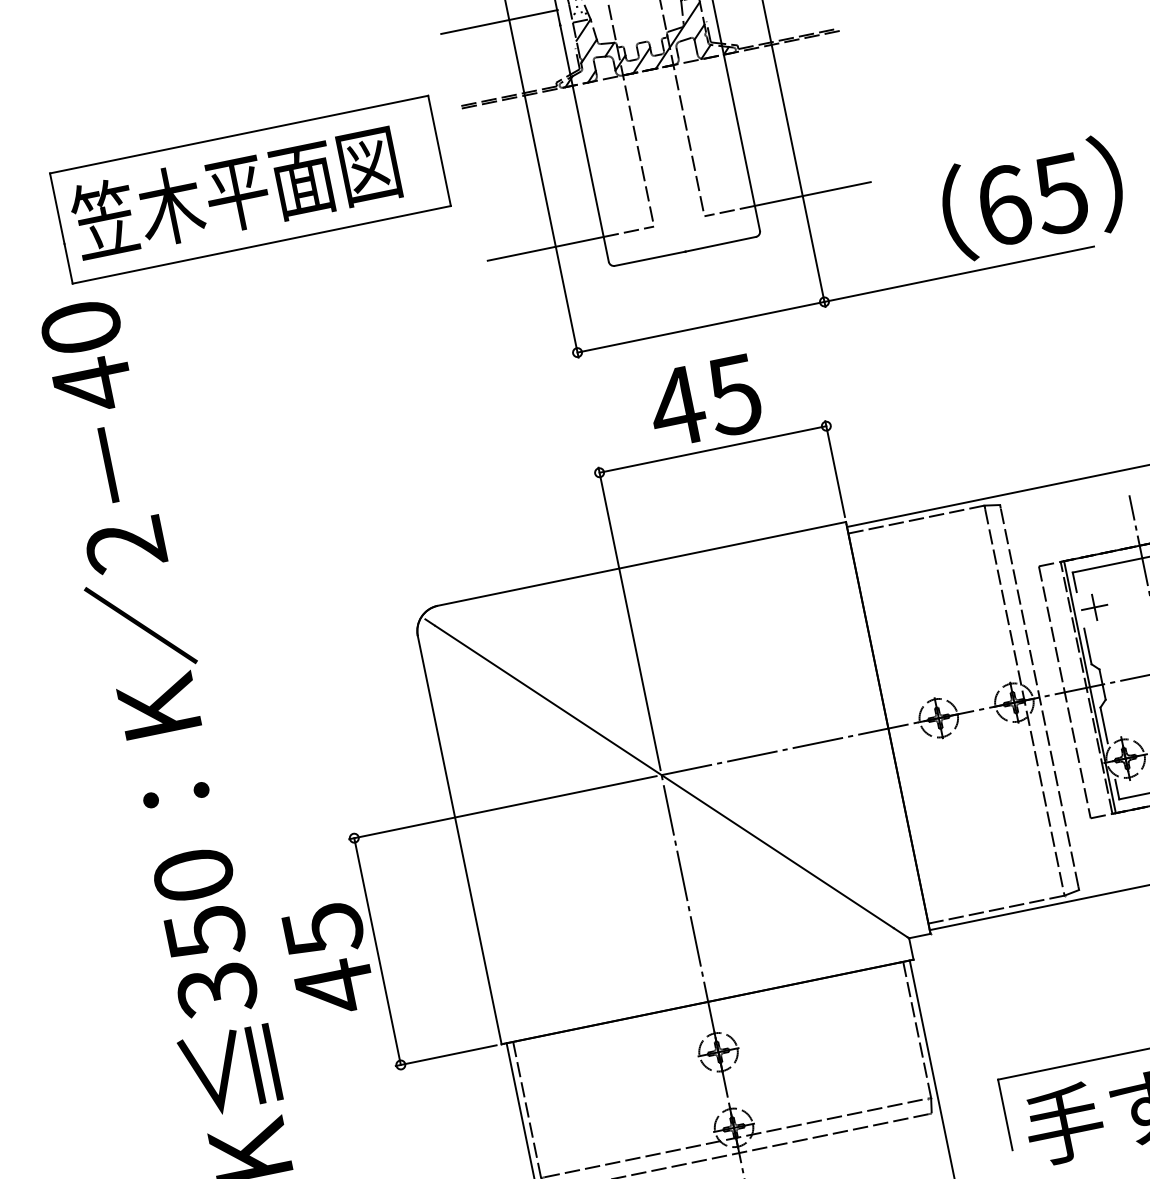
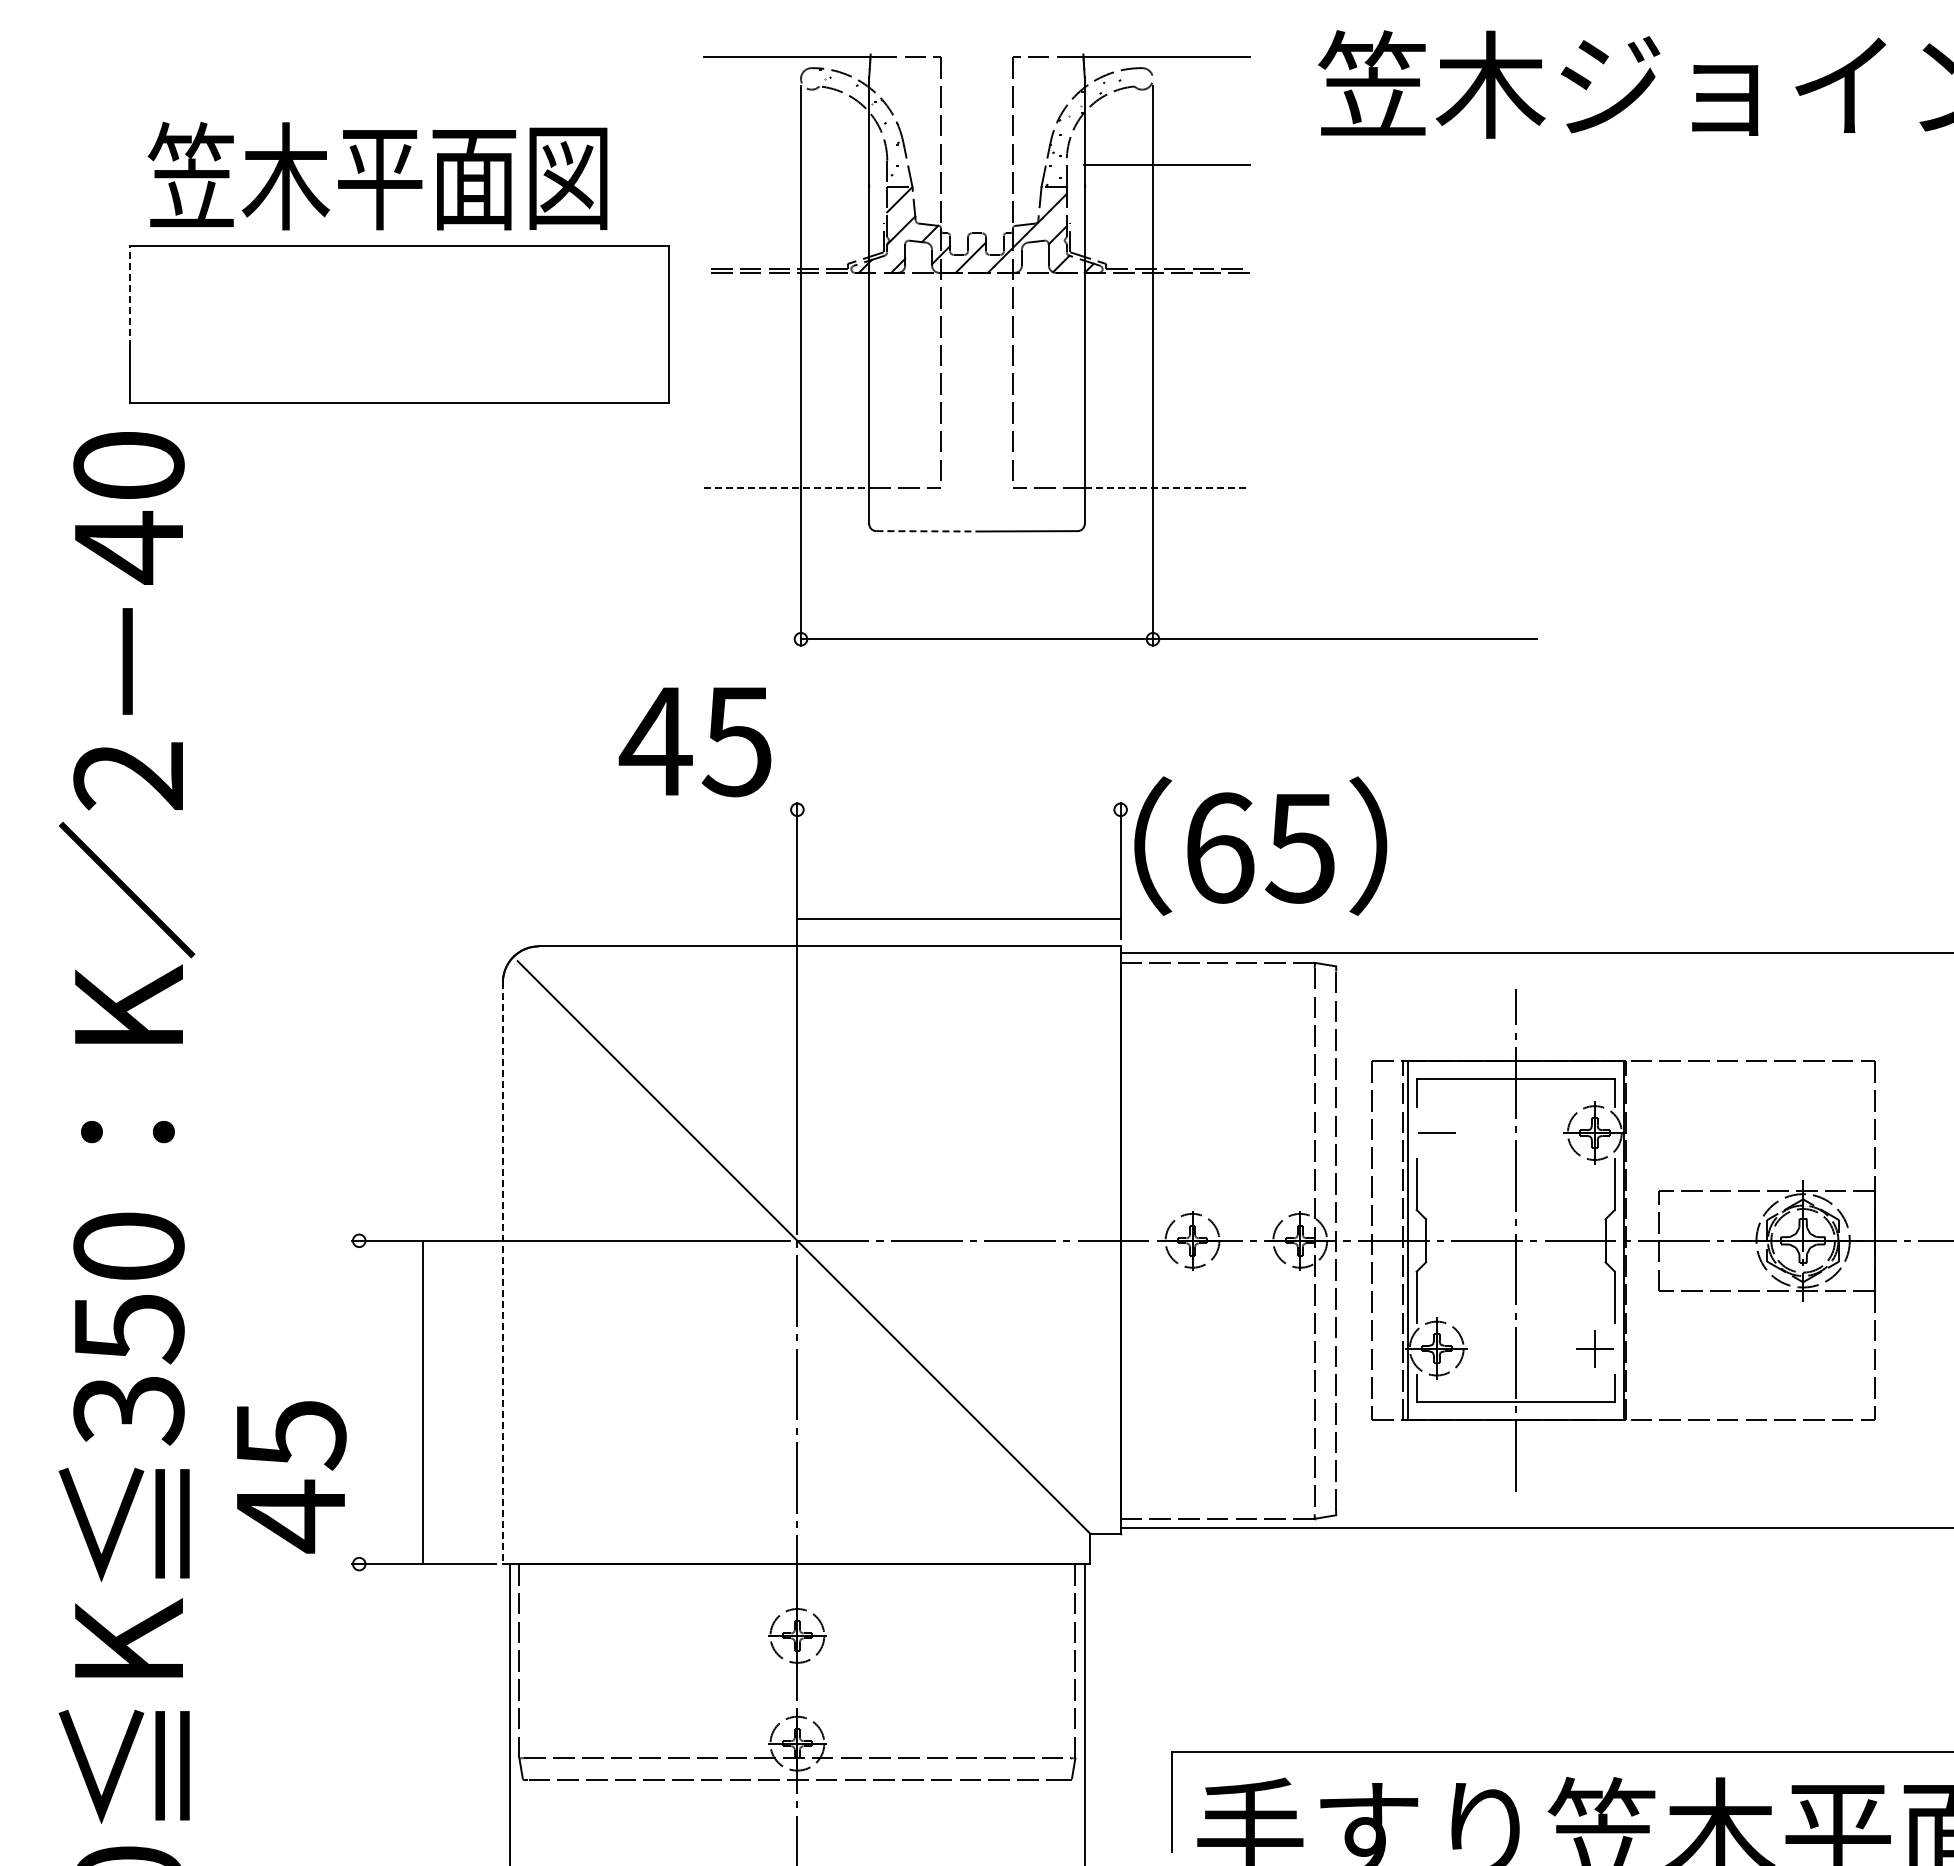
line: (499, 22) -> (787, 165), removed
text: (235, 192) -> (377, 175), moved
line: (812, 194) -> (1167, 488), solid -> dashed
text: (1032, 198) -> (1260, 845), moved
line: (57, 208) -> (129, 295), solid -> dashed
line: (545, 248) -> (786, 488), solid -> dashed
line: (650, 258) -> (927, 531), solid -> dashed
text: (704, 402) -> (694, 742), moved
line: (712, 449) -> (958, 918), moved
line: (1094, 607) -> (1436, 1133), removed
line: (459, 840) -> (502, 1273), solid -> dashed
line: (377, 951) -> (423, 1402), moved
text: (329, 959) -> (291, 1477), moved

